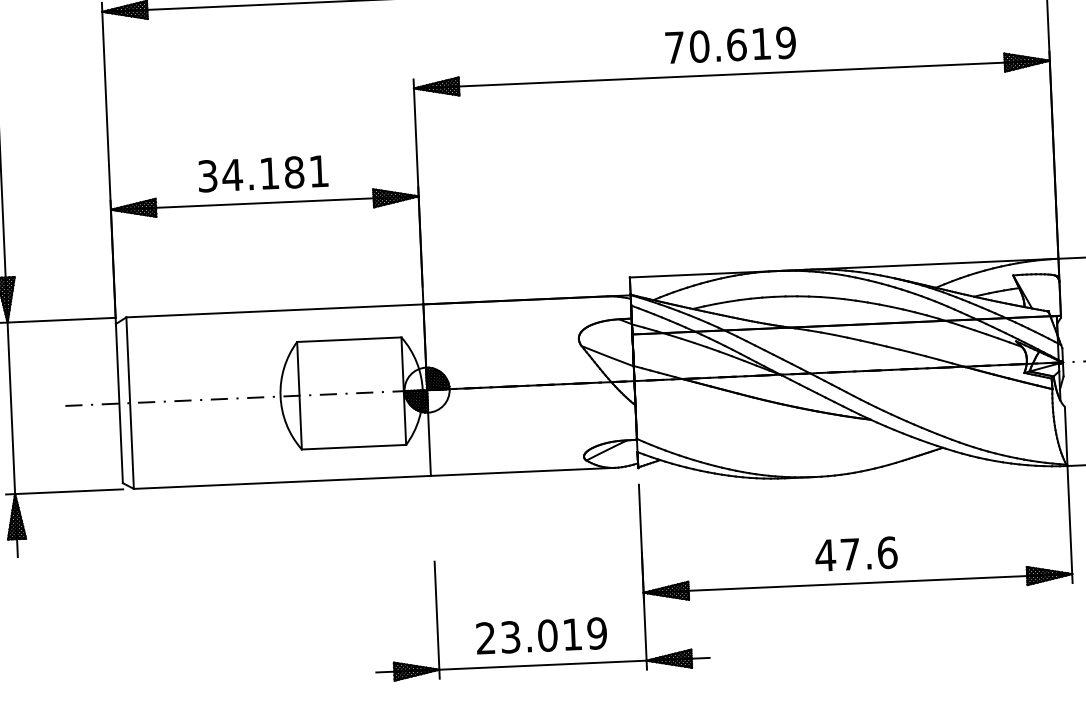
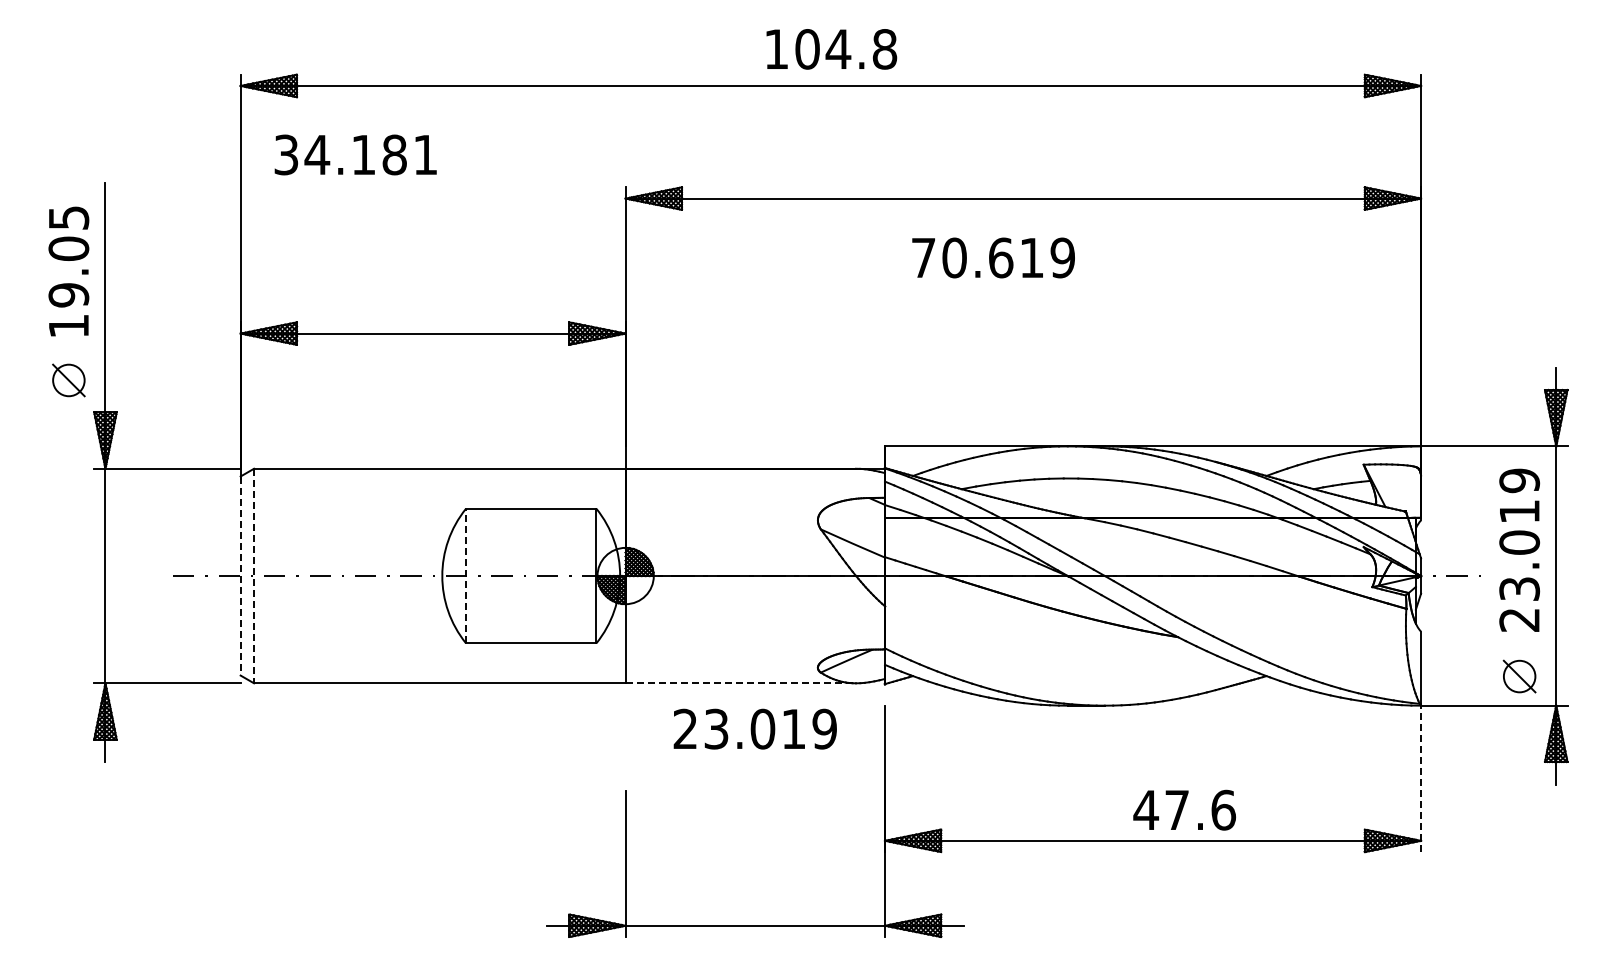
text: (730, 44) -> (993, 257), moved
text: (262, 173) -> (355, 154), moved
line: (299, 395) -> (466, 575), solid -> dashed
line: (119, 403) -> (240, 576), solid -> dashed
line: (130, 403) -> (254, 576), solid -> dashed
line: (523, 472) -> (741, 683), solid -> dashed
line: (1070, 524) -> (1421, 778), solid -> dashed
text: (856, 553) -> (1184, 809), moved
text: (541, 635) -> (754, 728), moved

